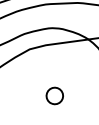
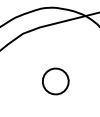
part: (54, 95) -> (55, 81), size x1.43

